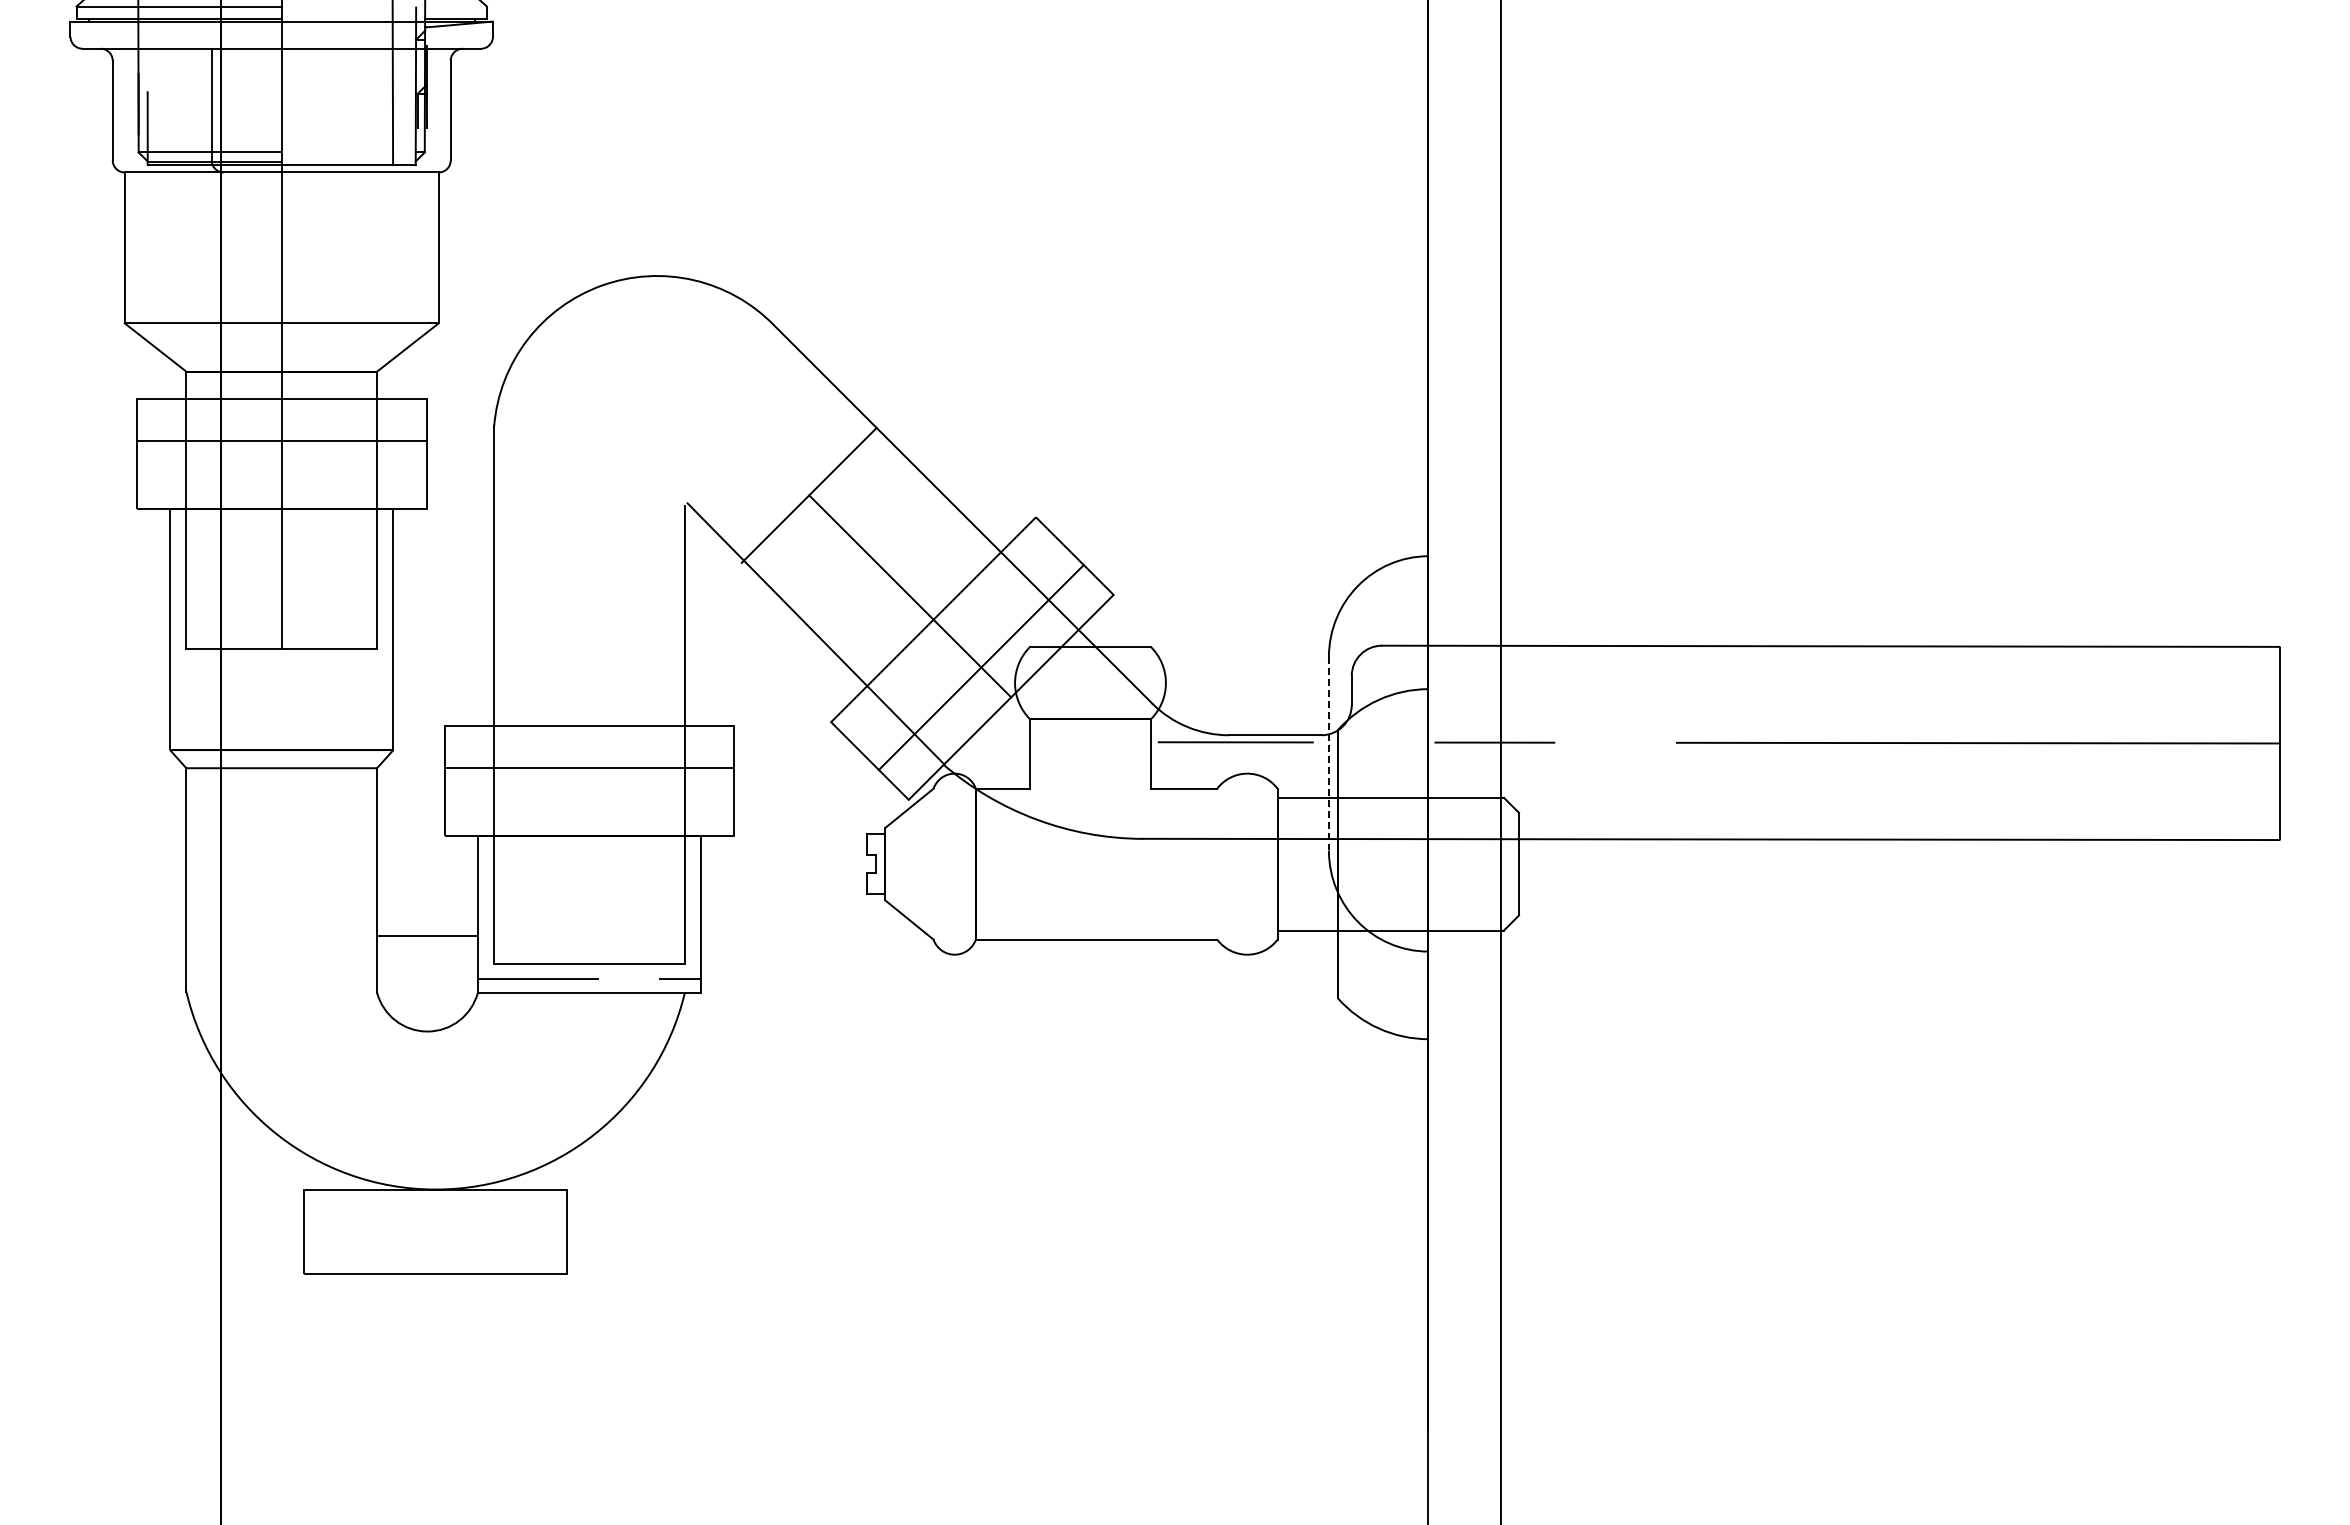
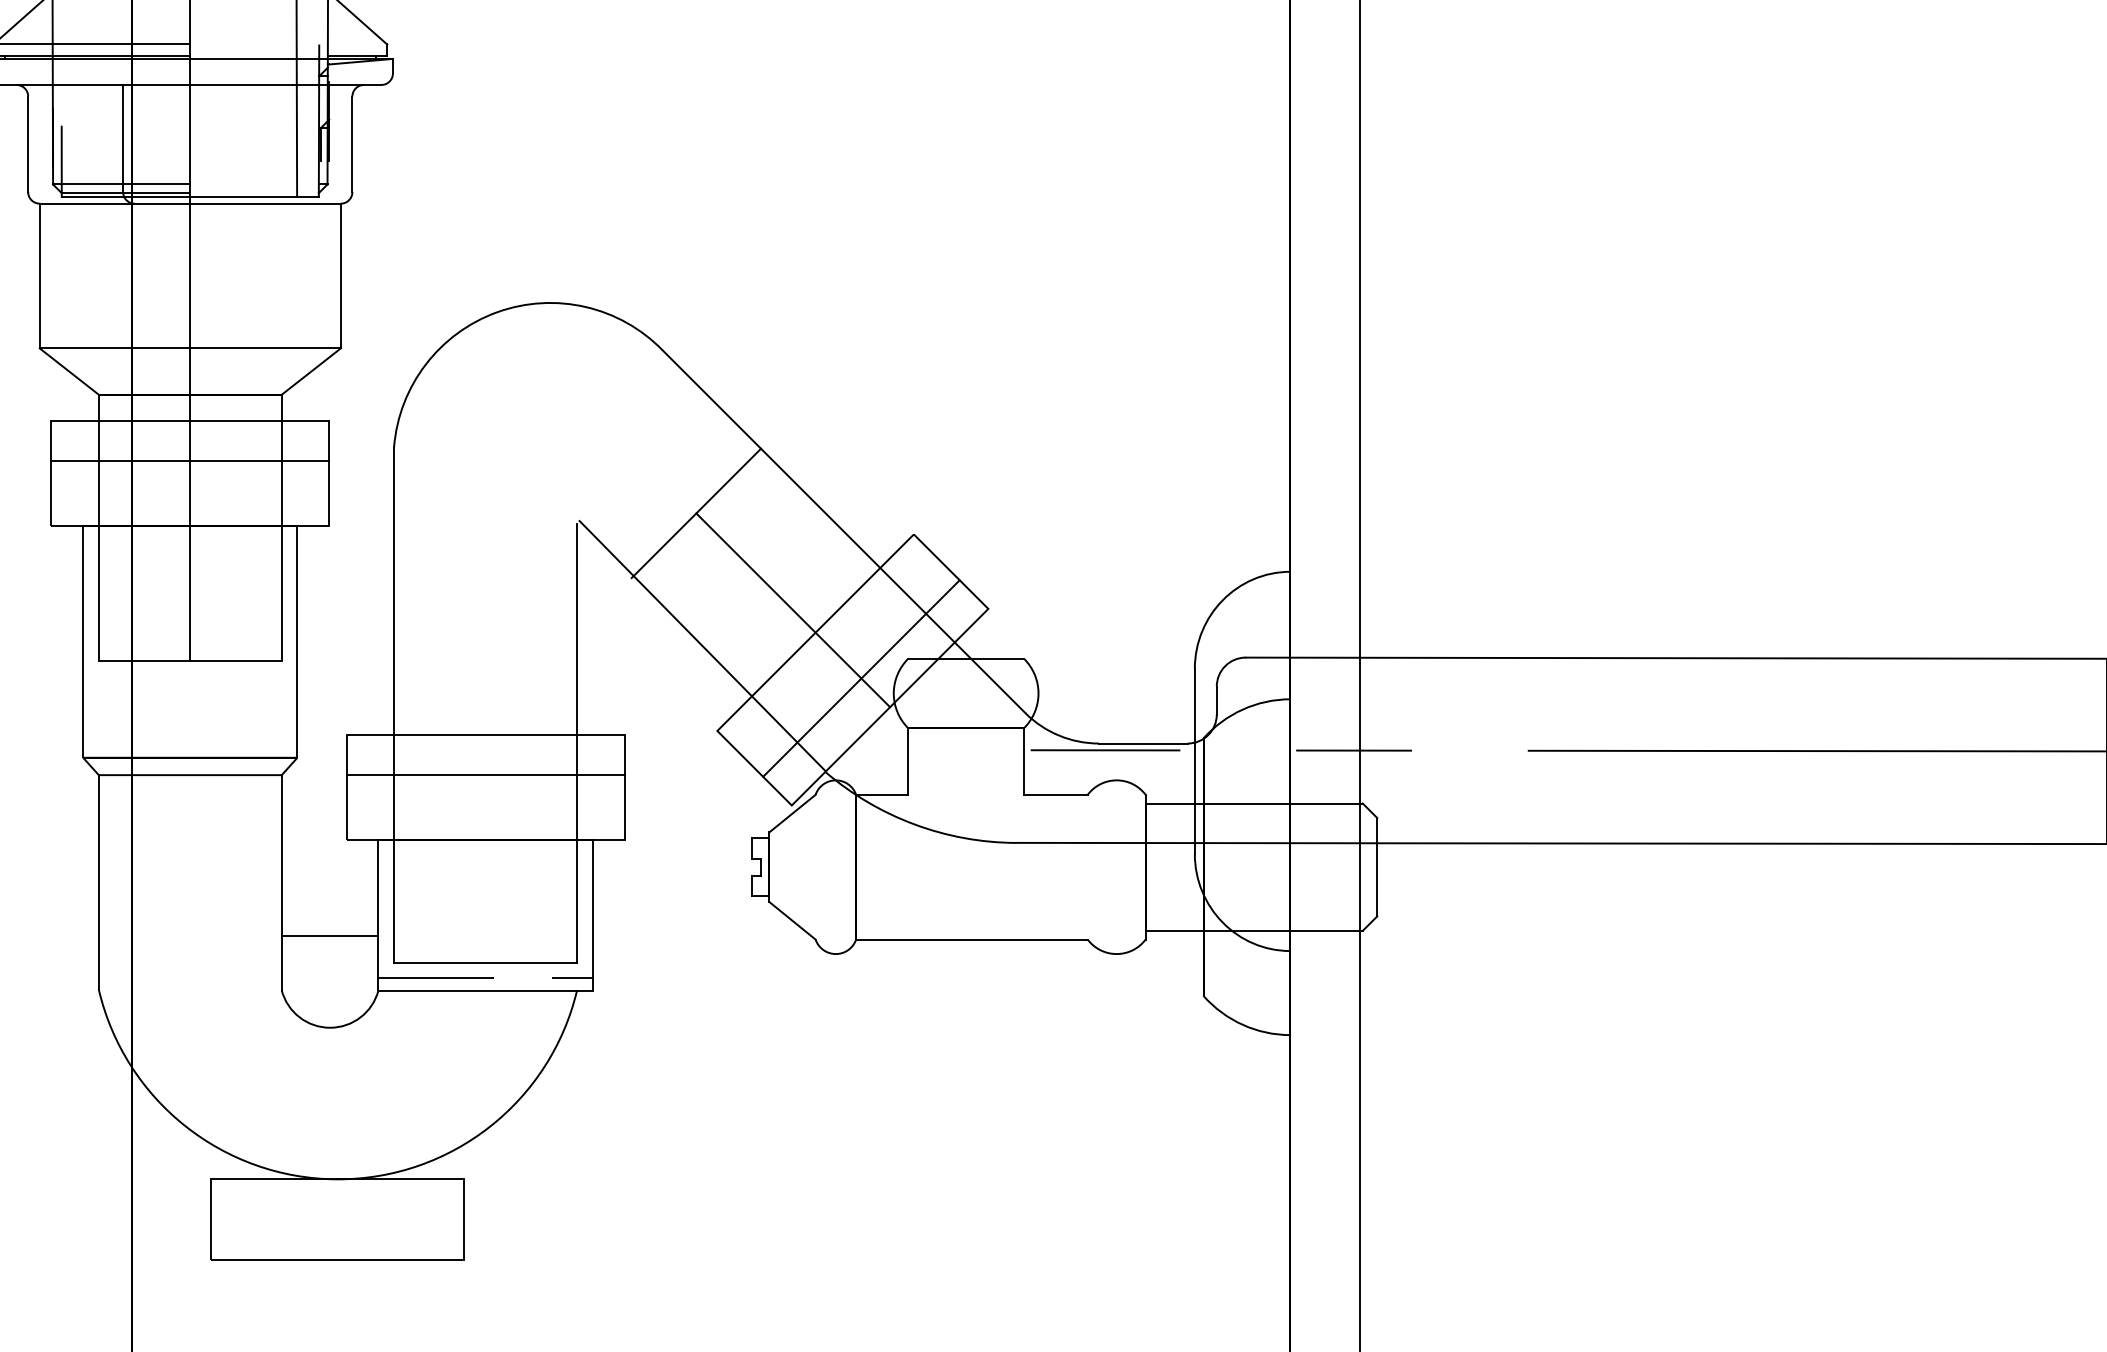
line: (1328, 753) -> (1194, 761), dashed -> solid

